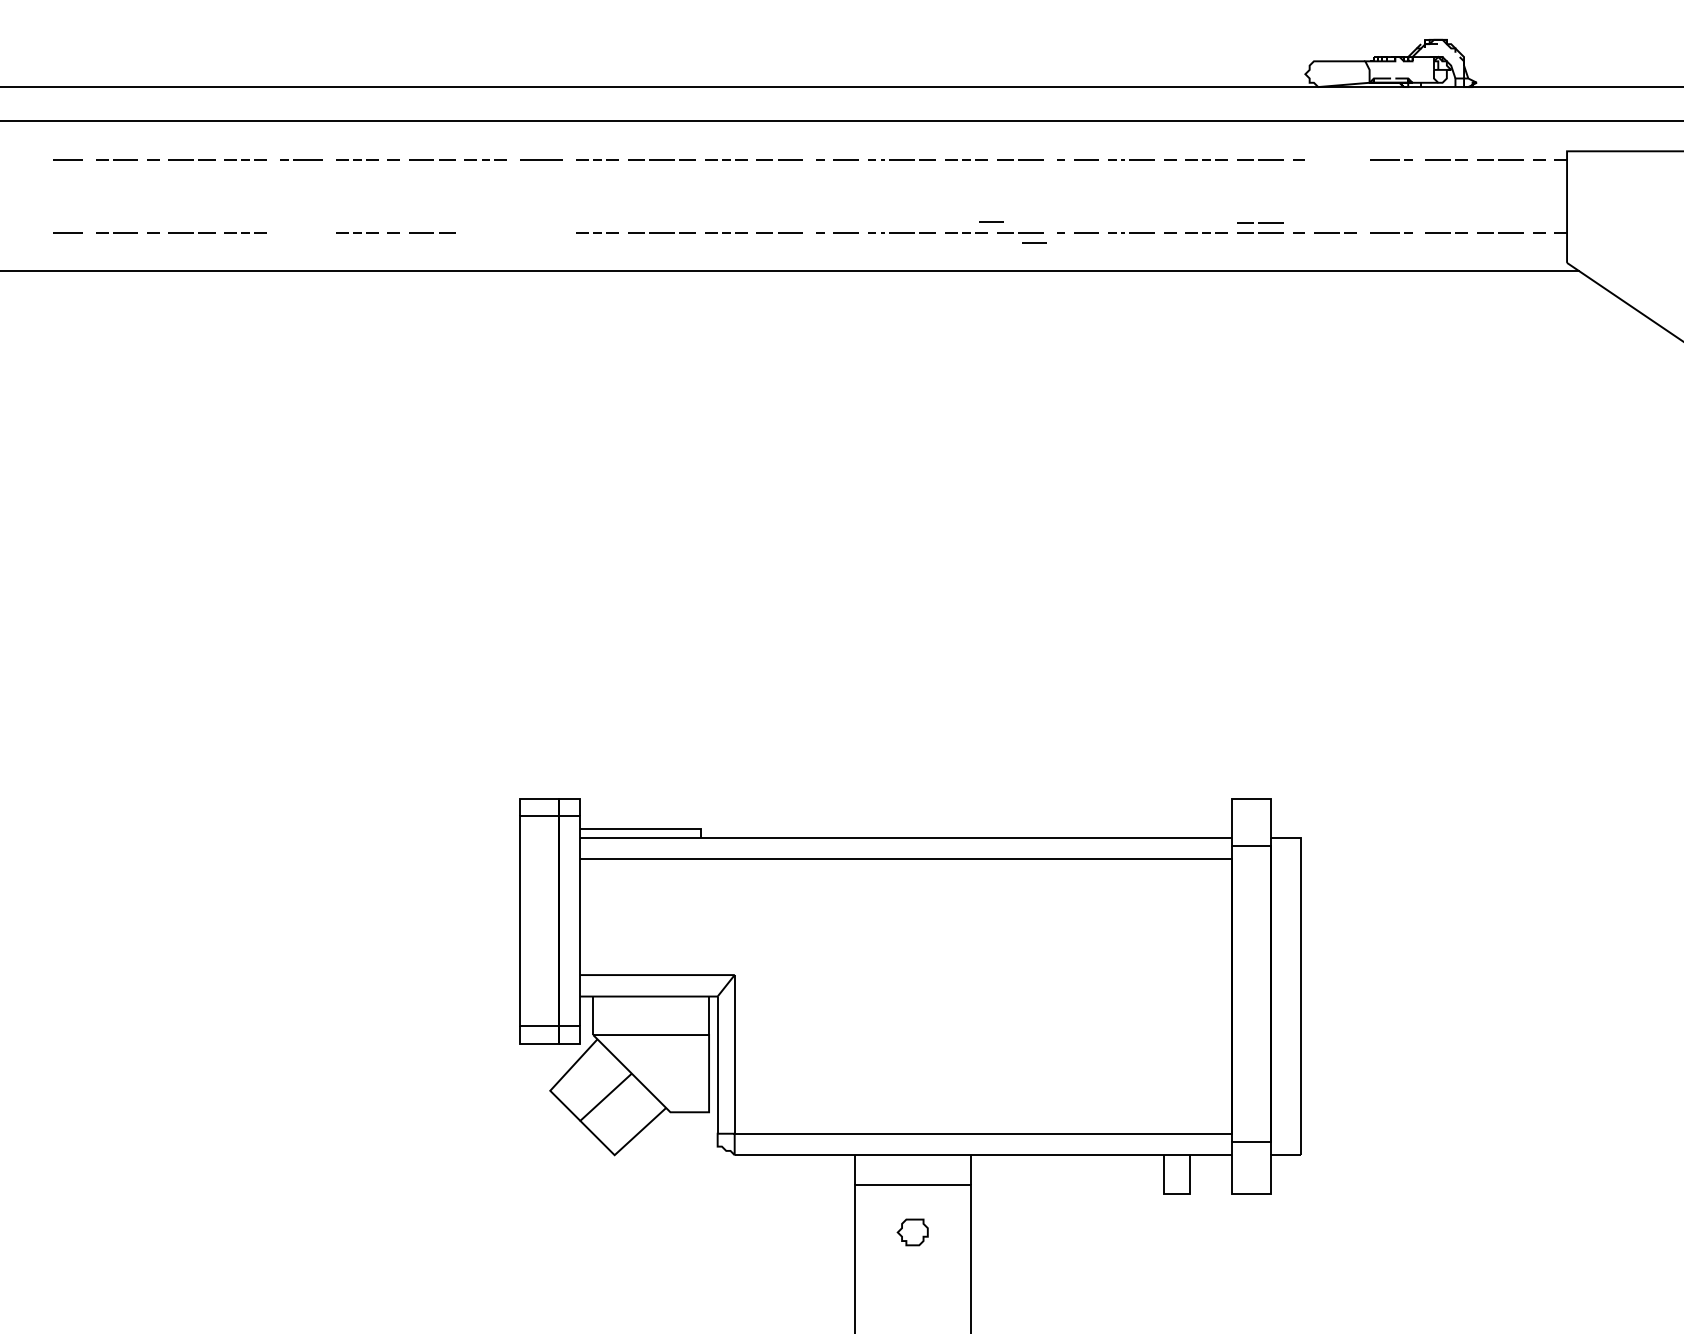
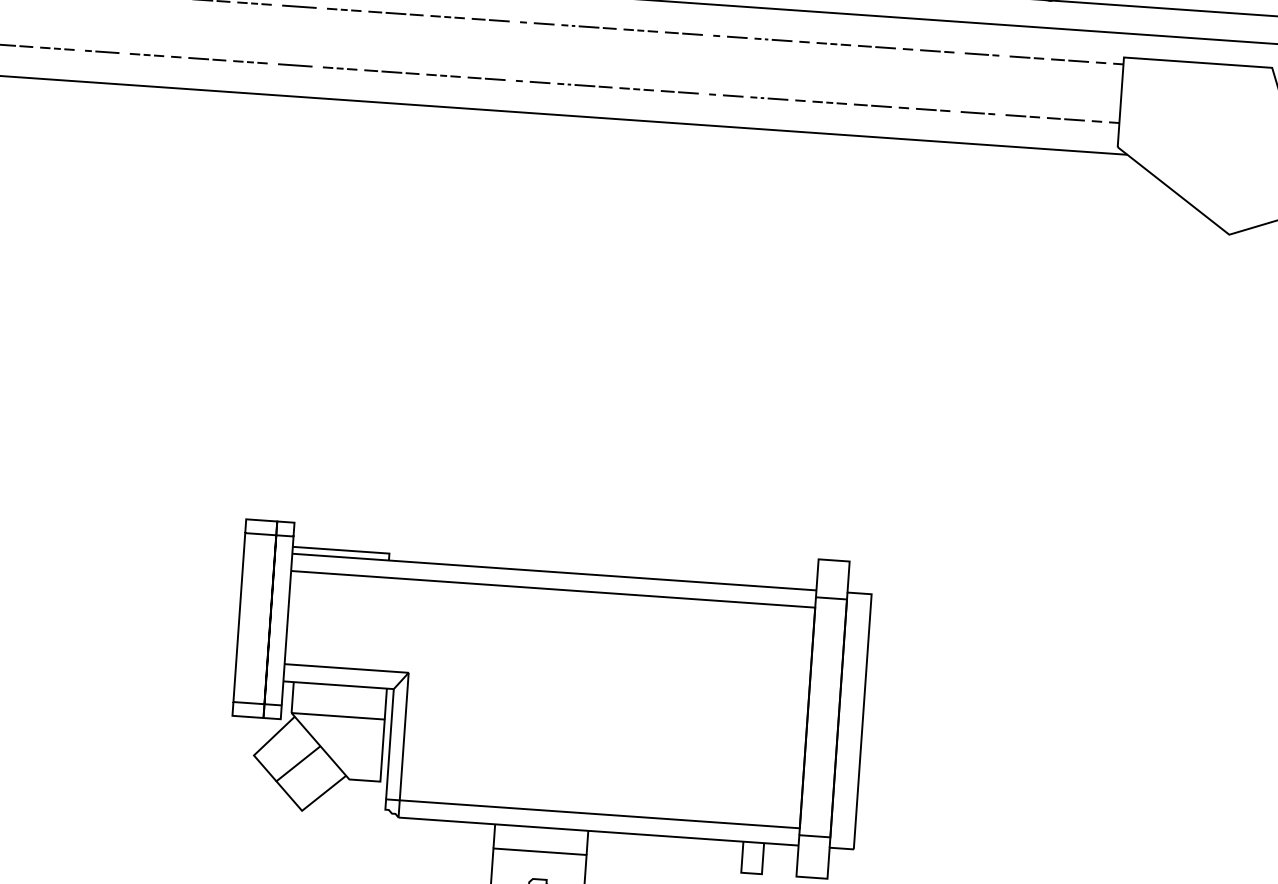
line: (1335, 159) -> (937, 51), added
line: (991, 221) -> (657, 81), removed
line: (1260, 222) -> (873, 97), removed
line: (301, 232) -> (102, 51), added
line: (485, 232) -> (250, 61), added
line: (541, 232) -> (295, 65), added
line: (1034, 242) -> (690, 100), removed

